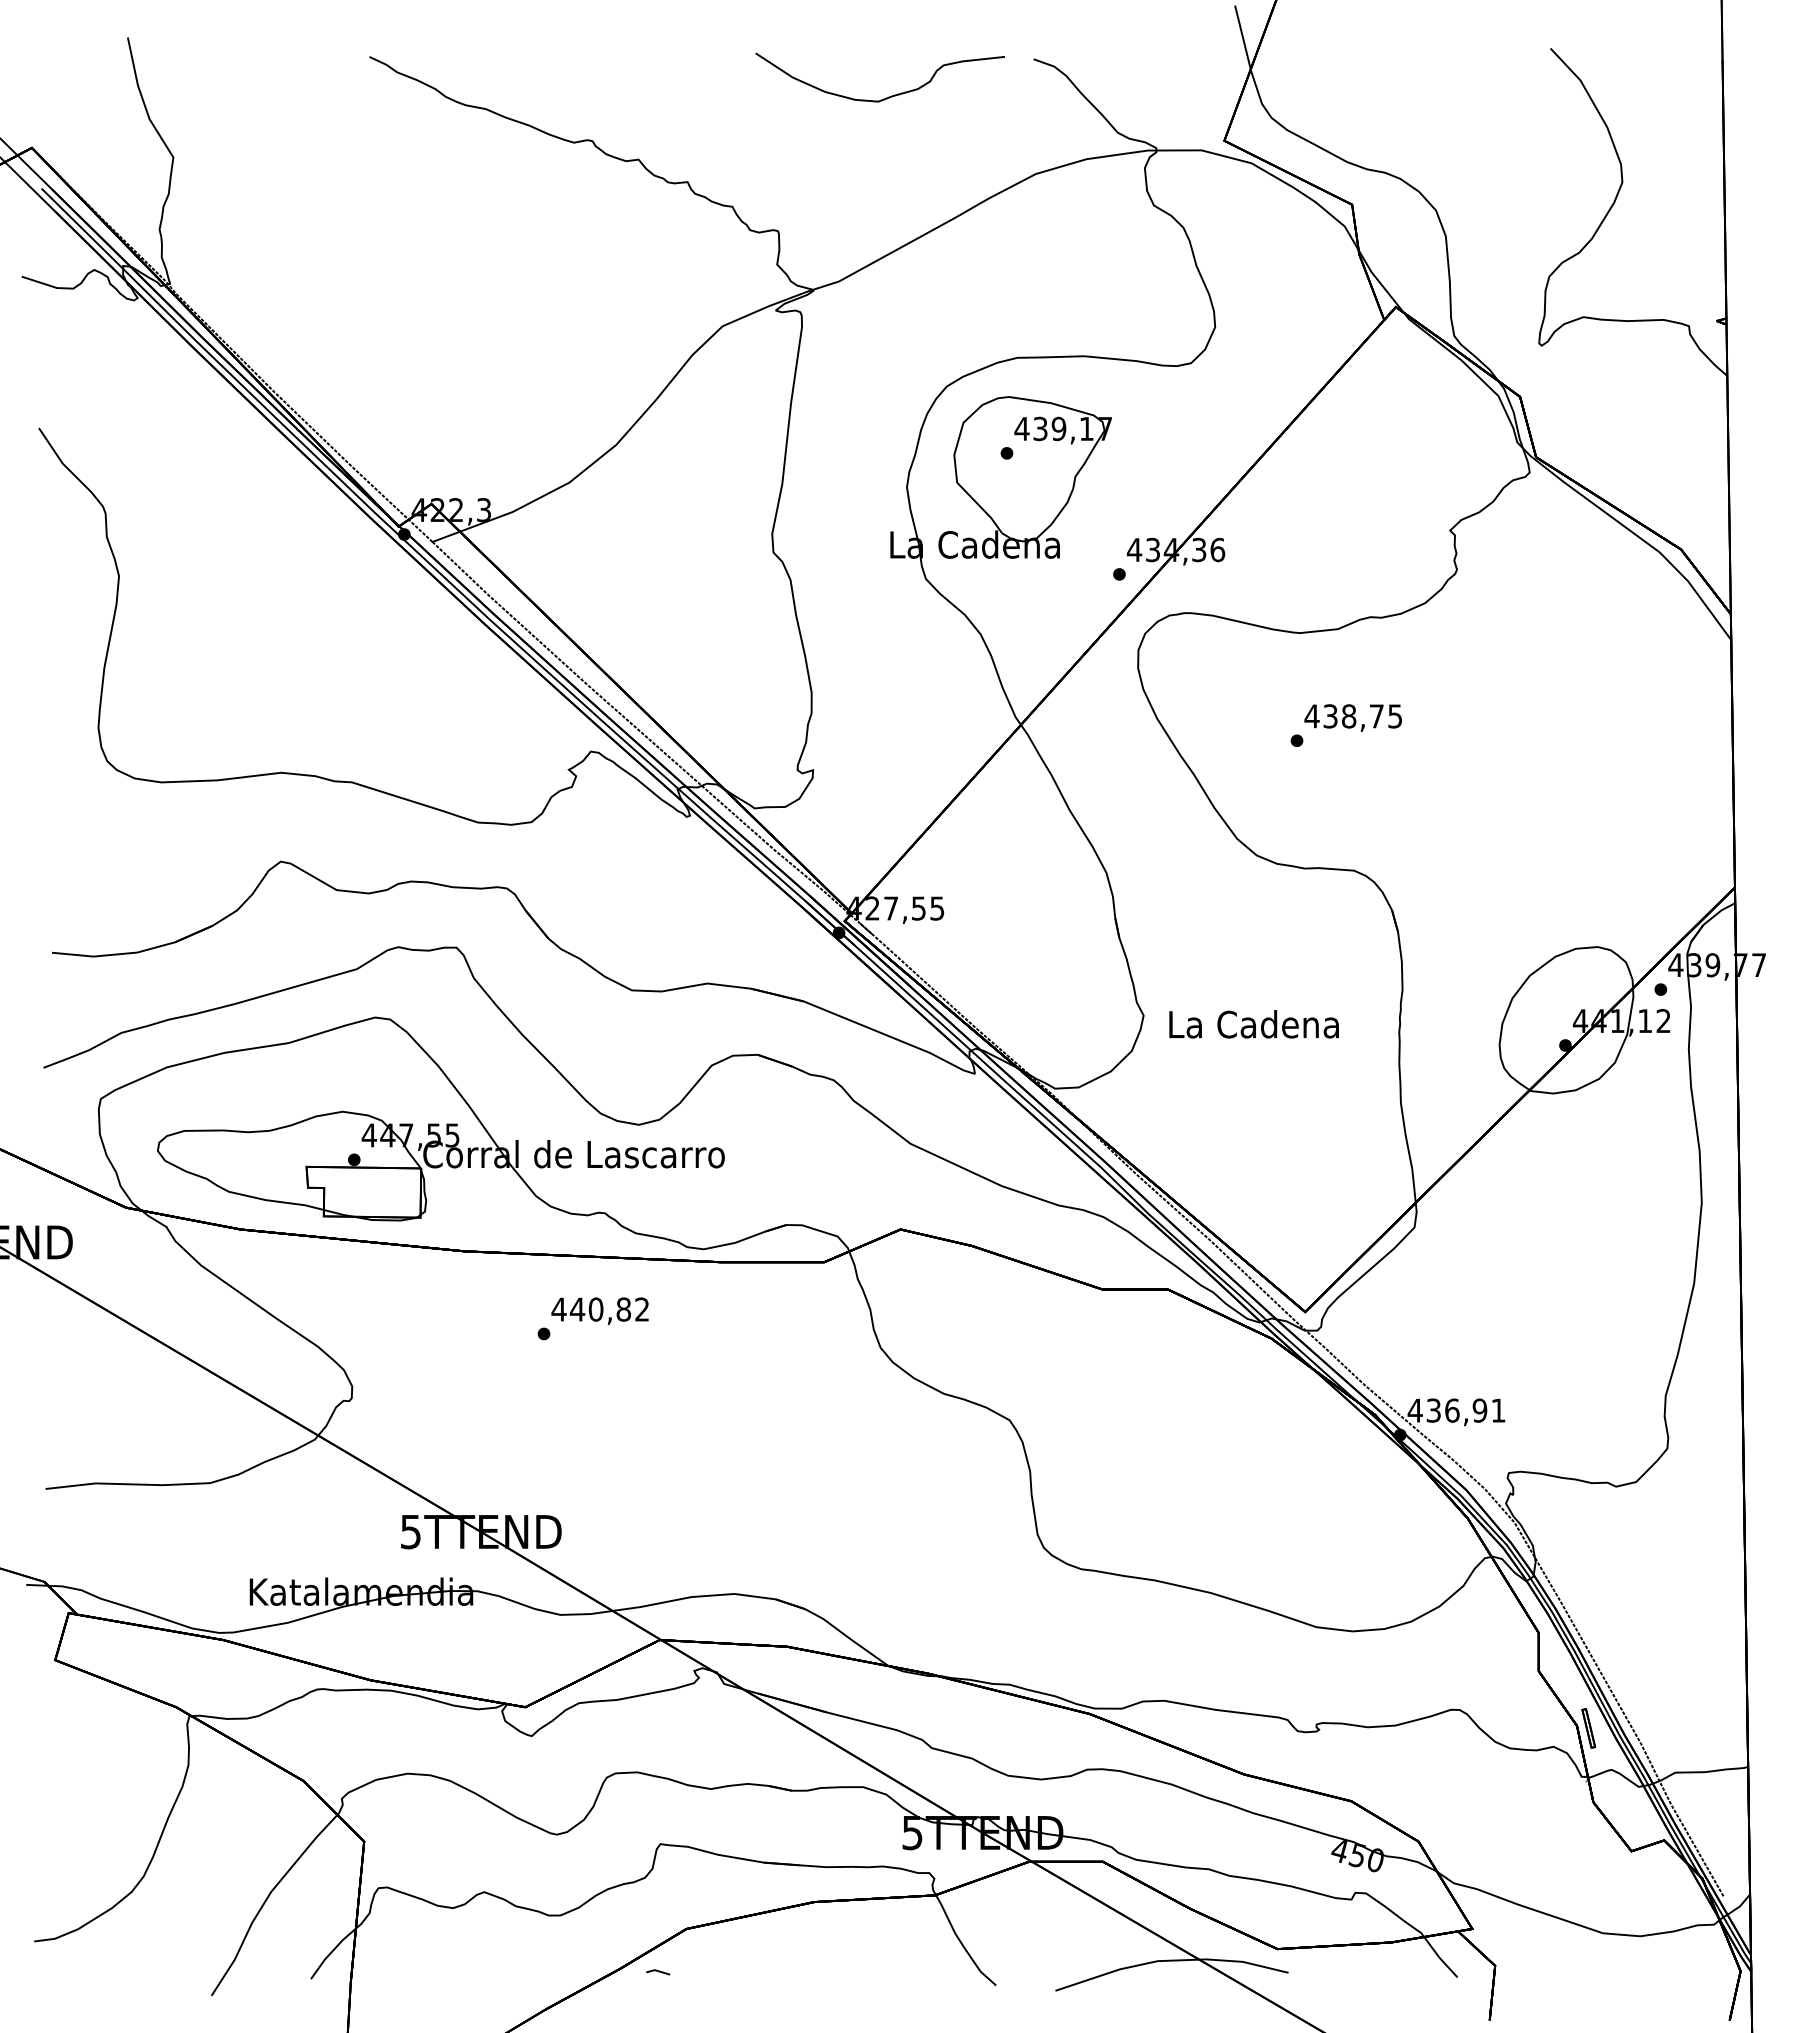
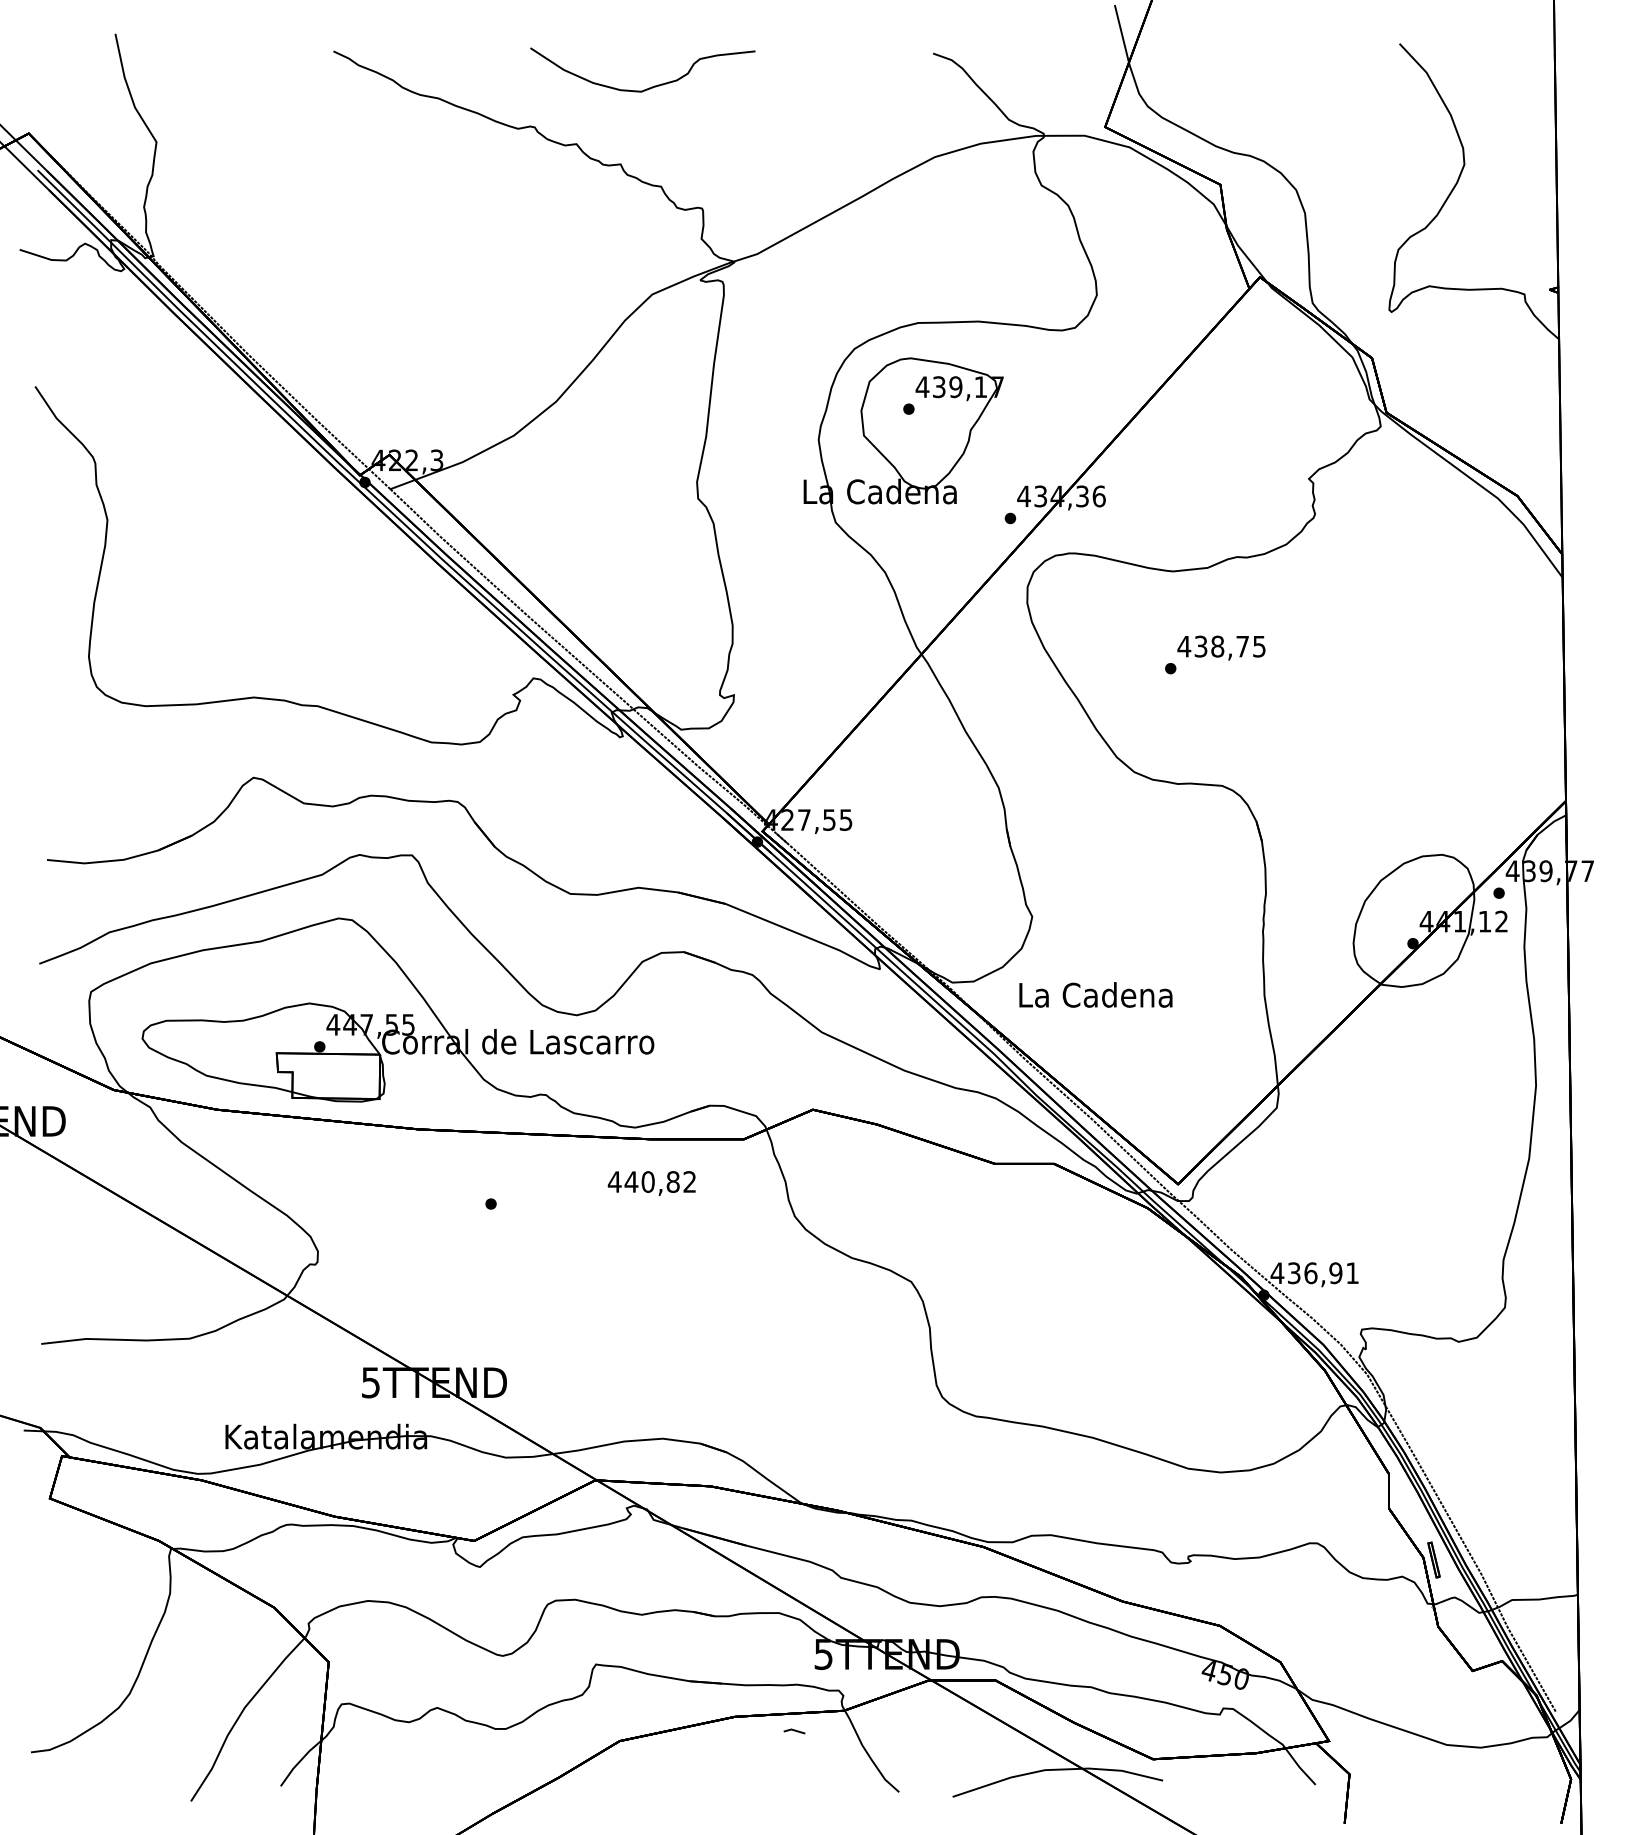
curve: (888, 96) -> (650, 87), moved
text: (1253, 1024) -> (1095, 995), moved
text: (599, 1311) -> (651, 1183), moved
part: (658, 1972) -> (794, 1731), moved

